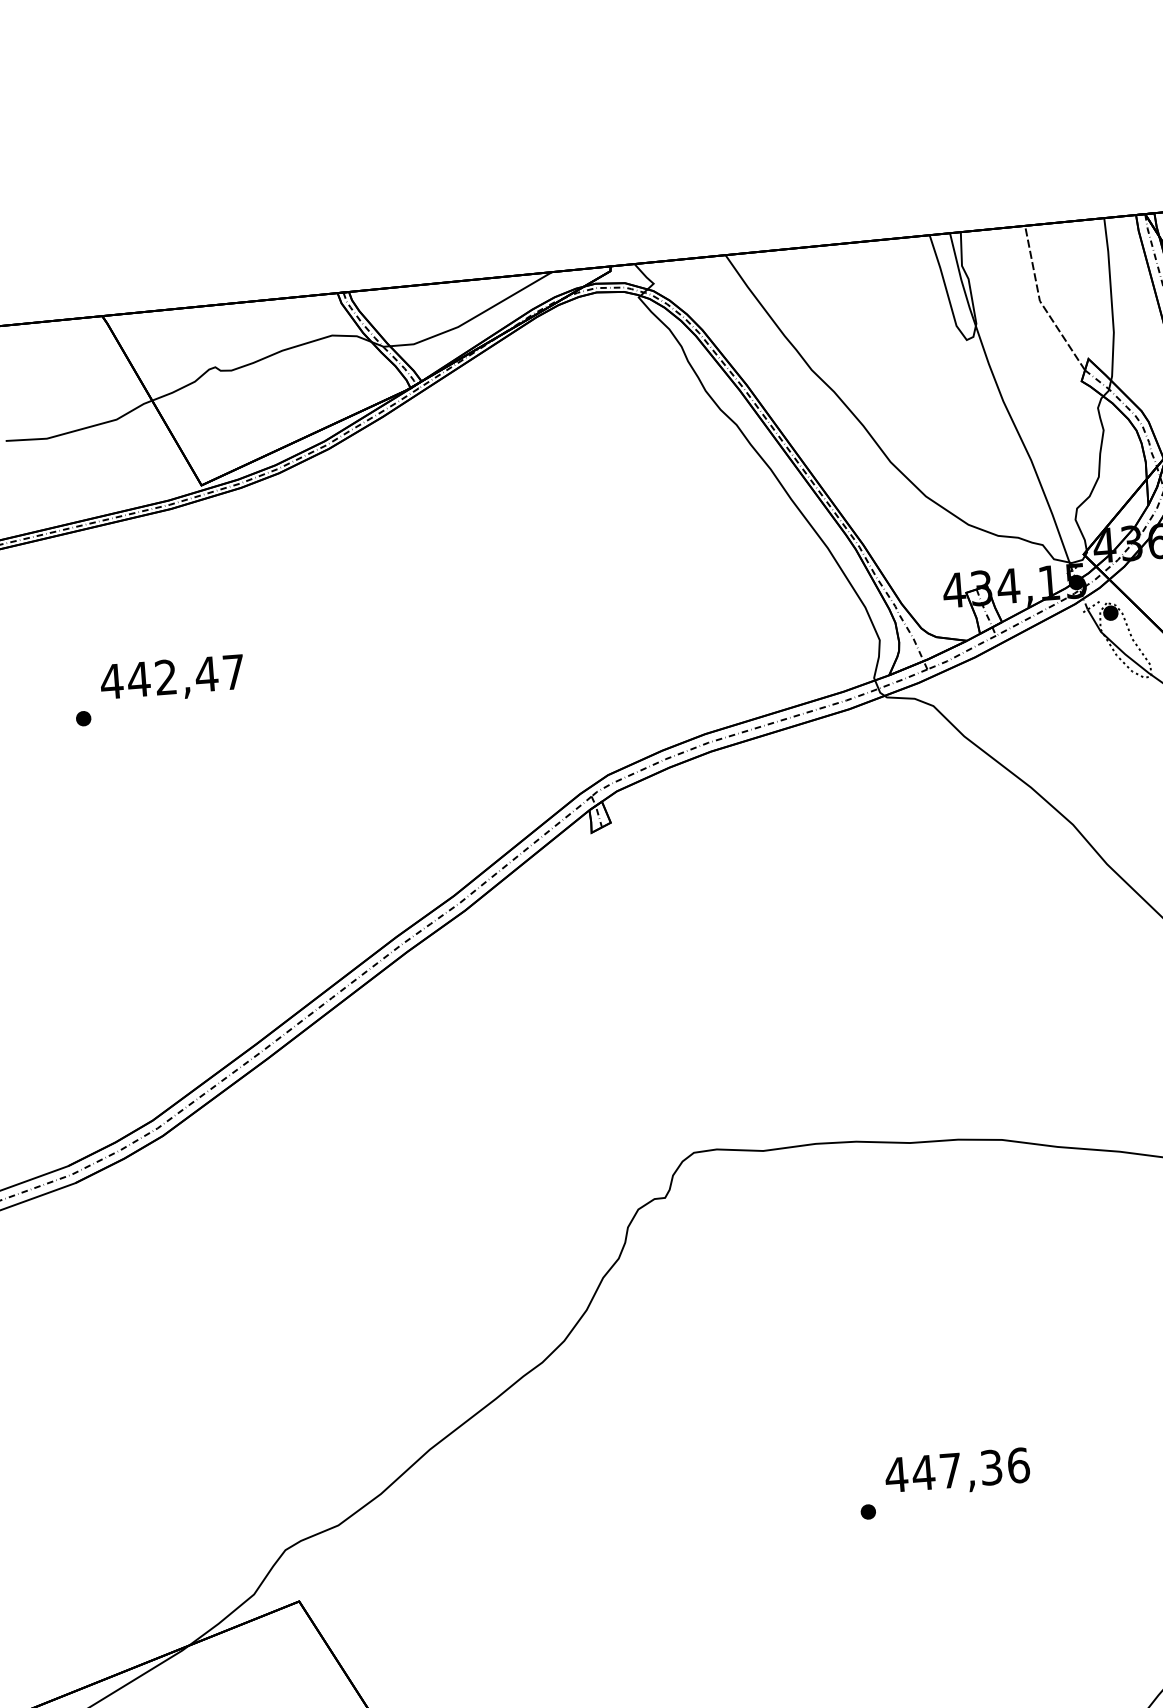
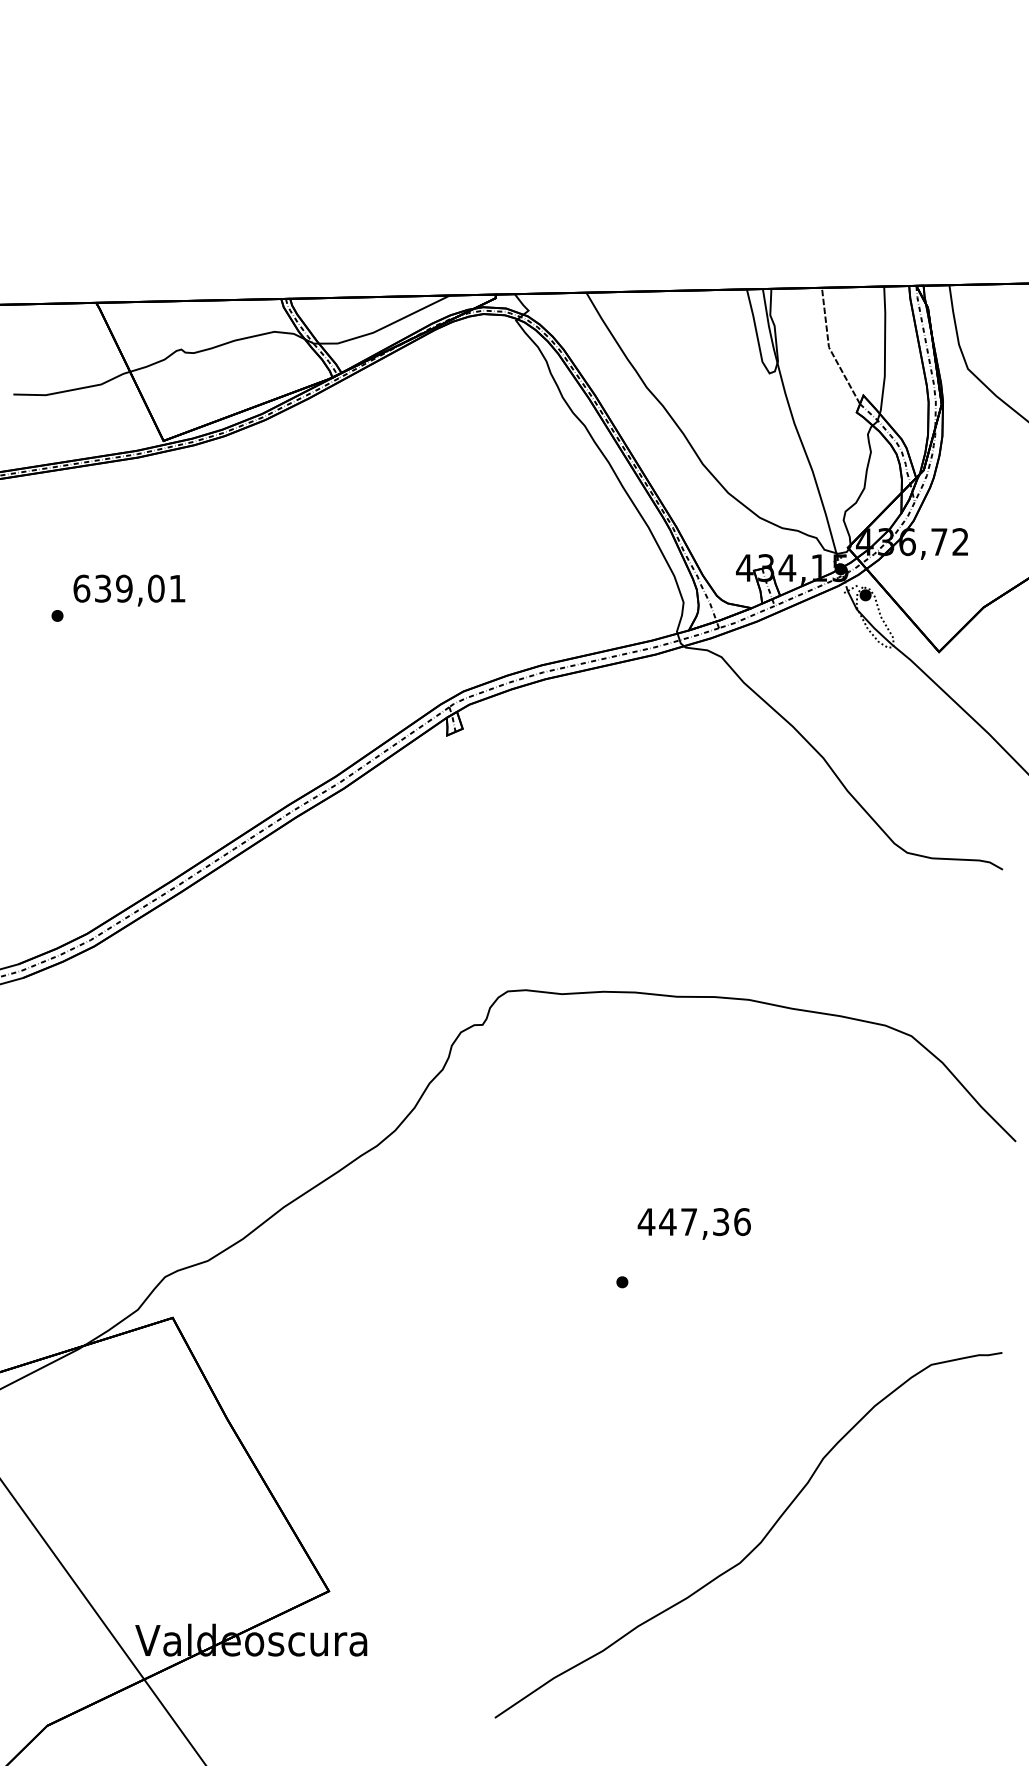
text: (171, 676) -> (128, 588), 442,47 -> 639,01
text: (956, 1472) -> (693, 1223), moved

